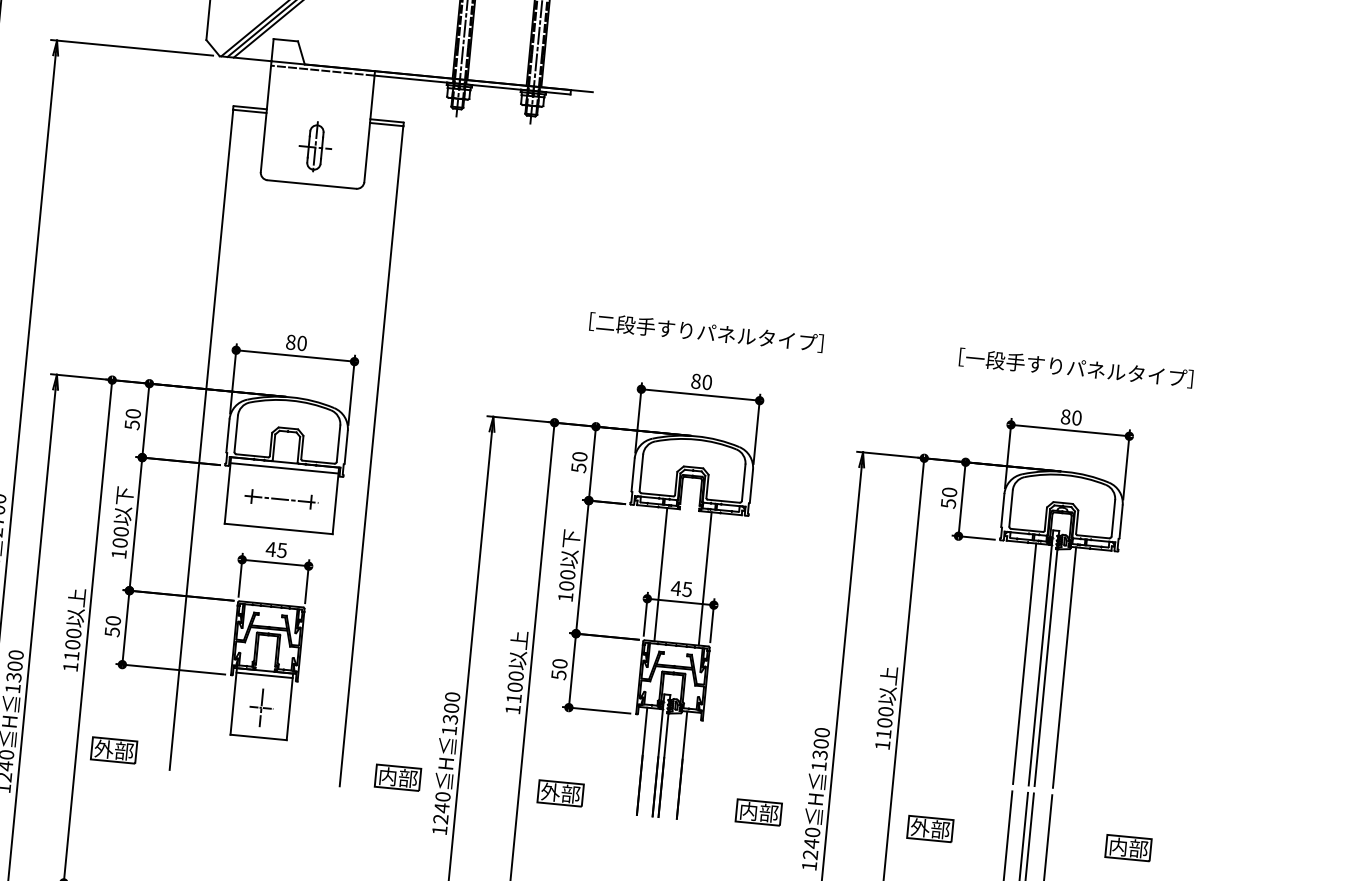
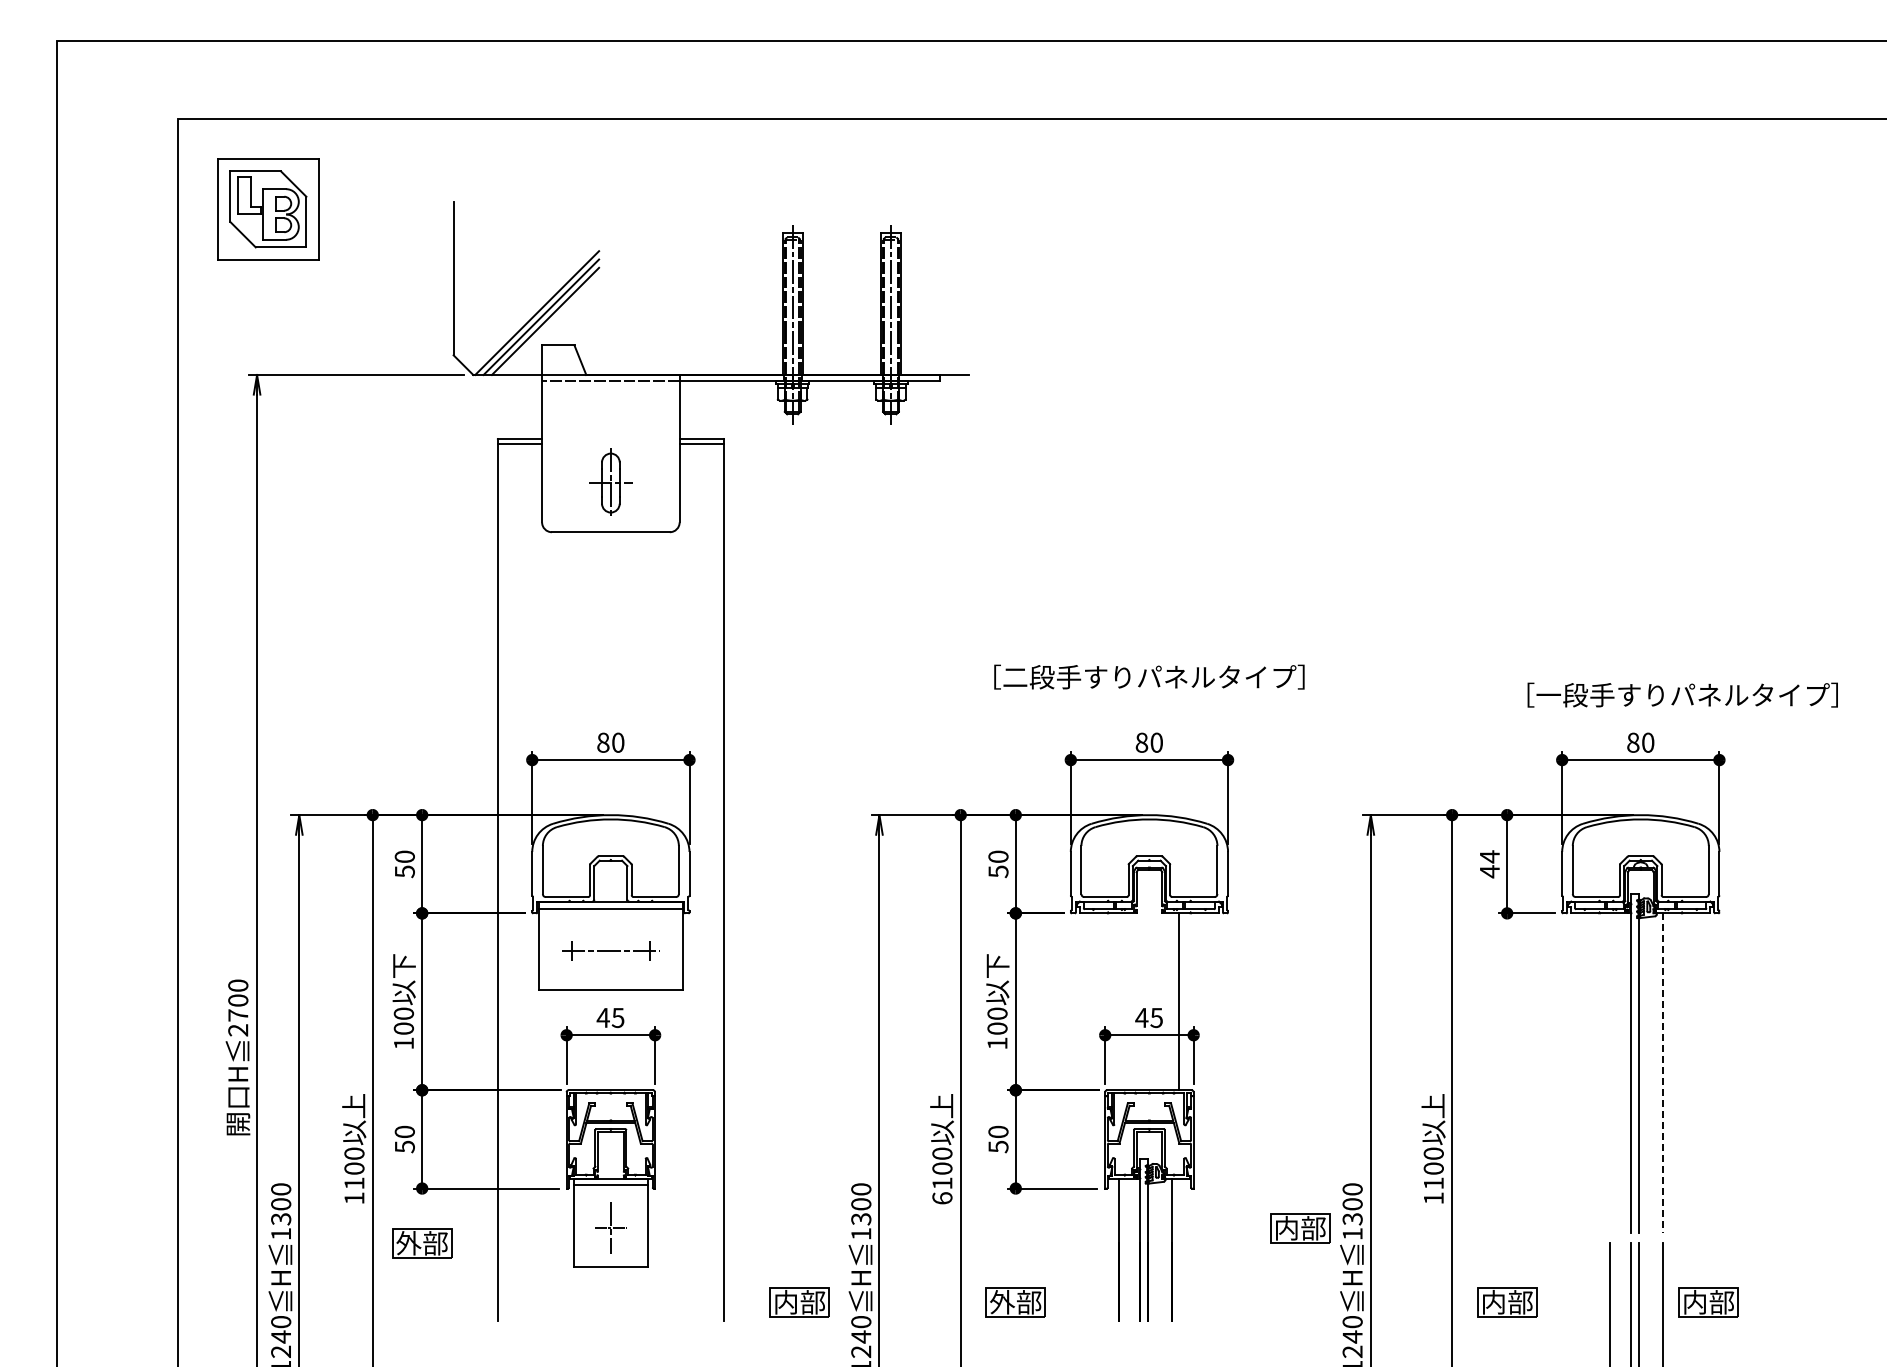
text: (1076, 367) -> (1682, 694), moved
text: (948, 498) -> (1489, 864), 50 -> 44
line: (660, 574) -> (1119, 1001), removed
line: (1024, 663) -> (1610, 1072), removed
line: (1064, 667) -> (1663, 1072), solid -> dashed
text: (513, 709) -> (942, 1198), 1100 -> 6100
part: (114, 750) -> (422, 1243), moved
part: (759, 812) -> (1300, 1228), moved
text: (920, 827) -> (1493, 1302), 外部 -> 内部
part: (1128, 848) -> (1708, 1302), moved

